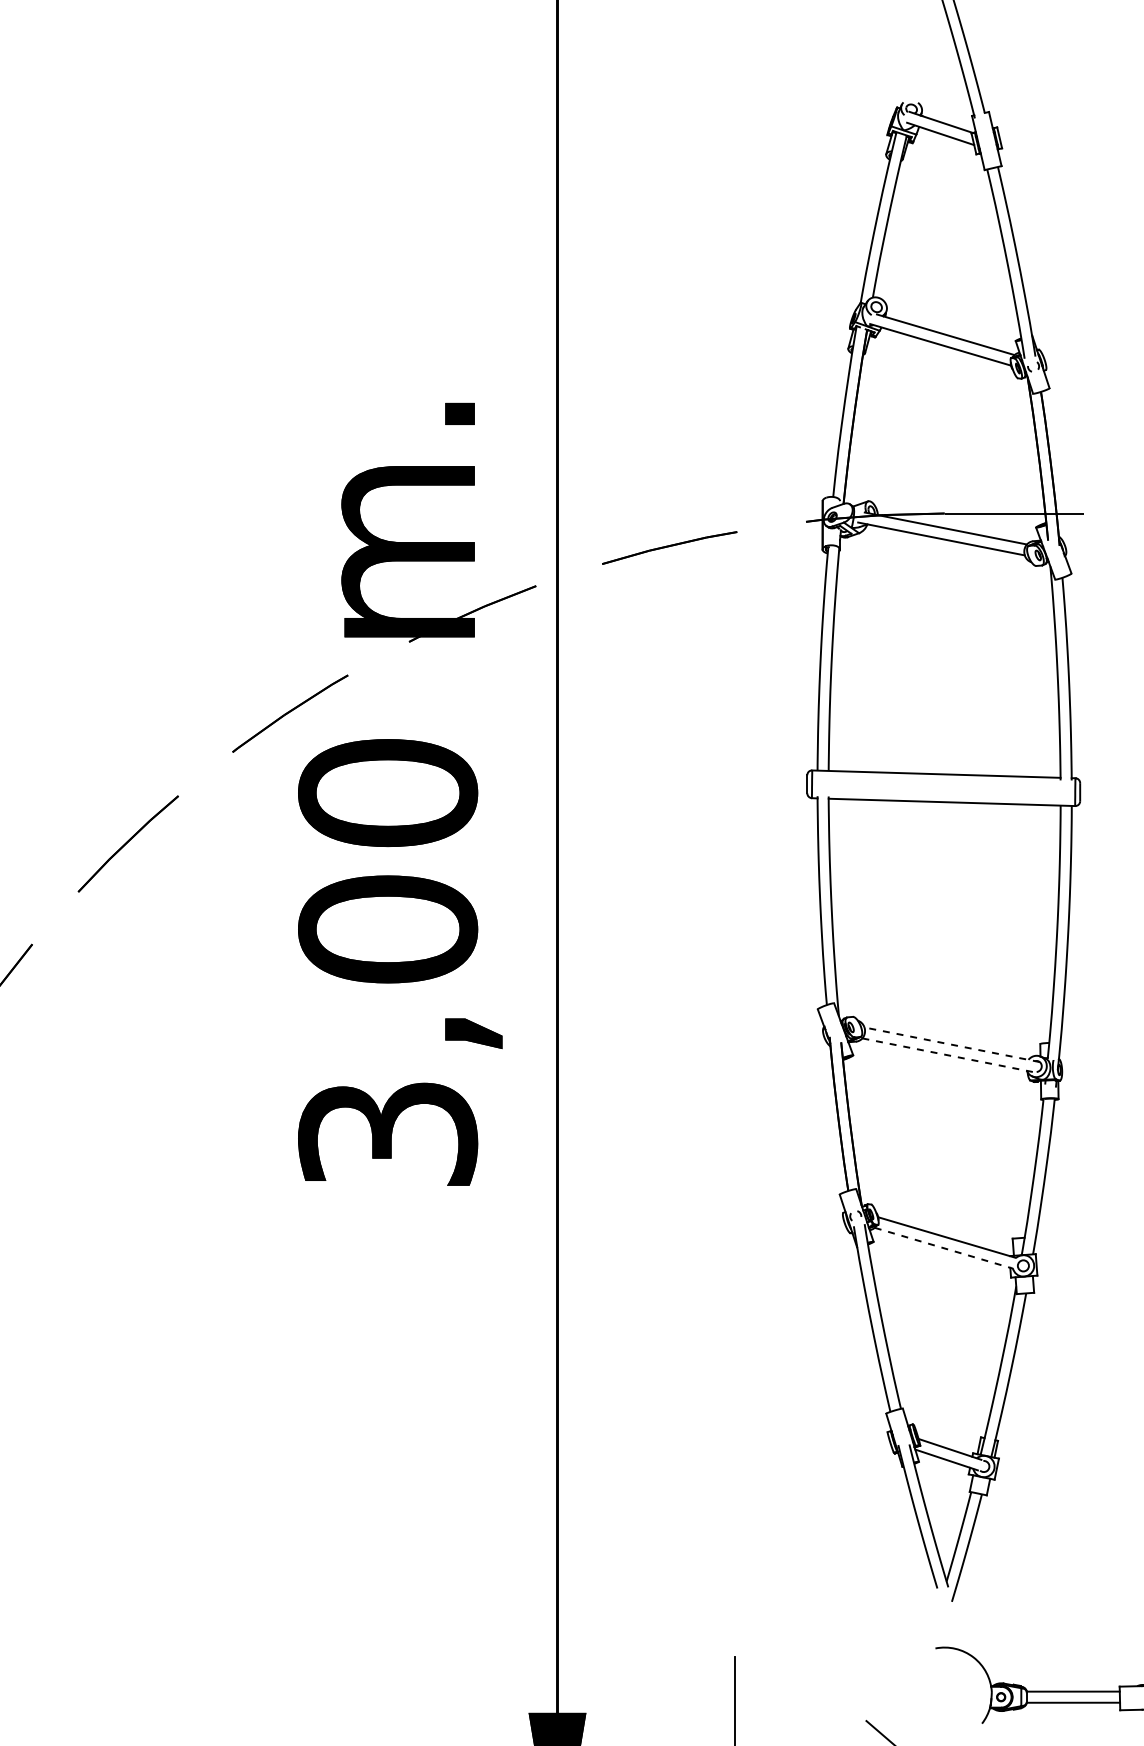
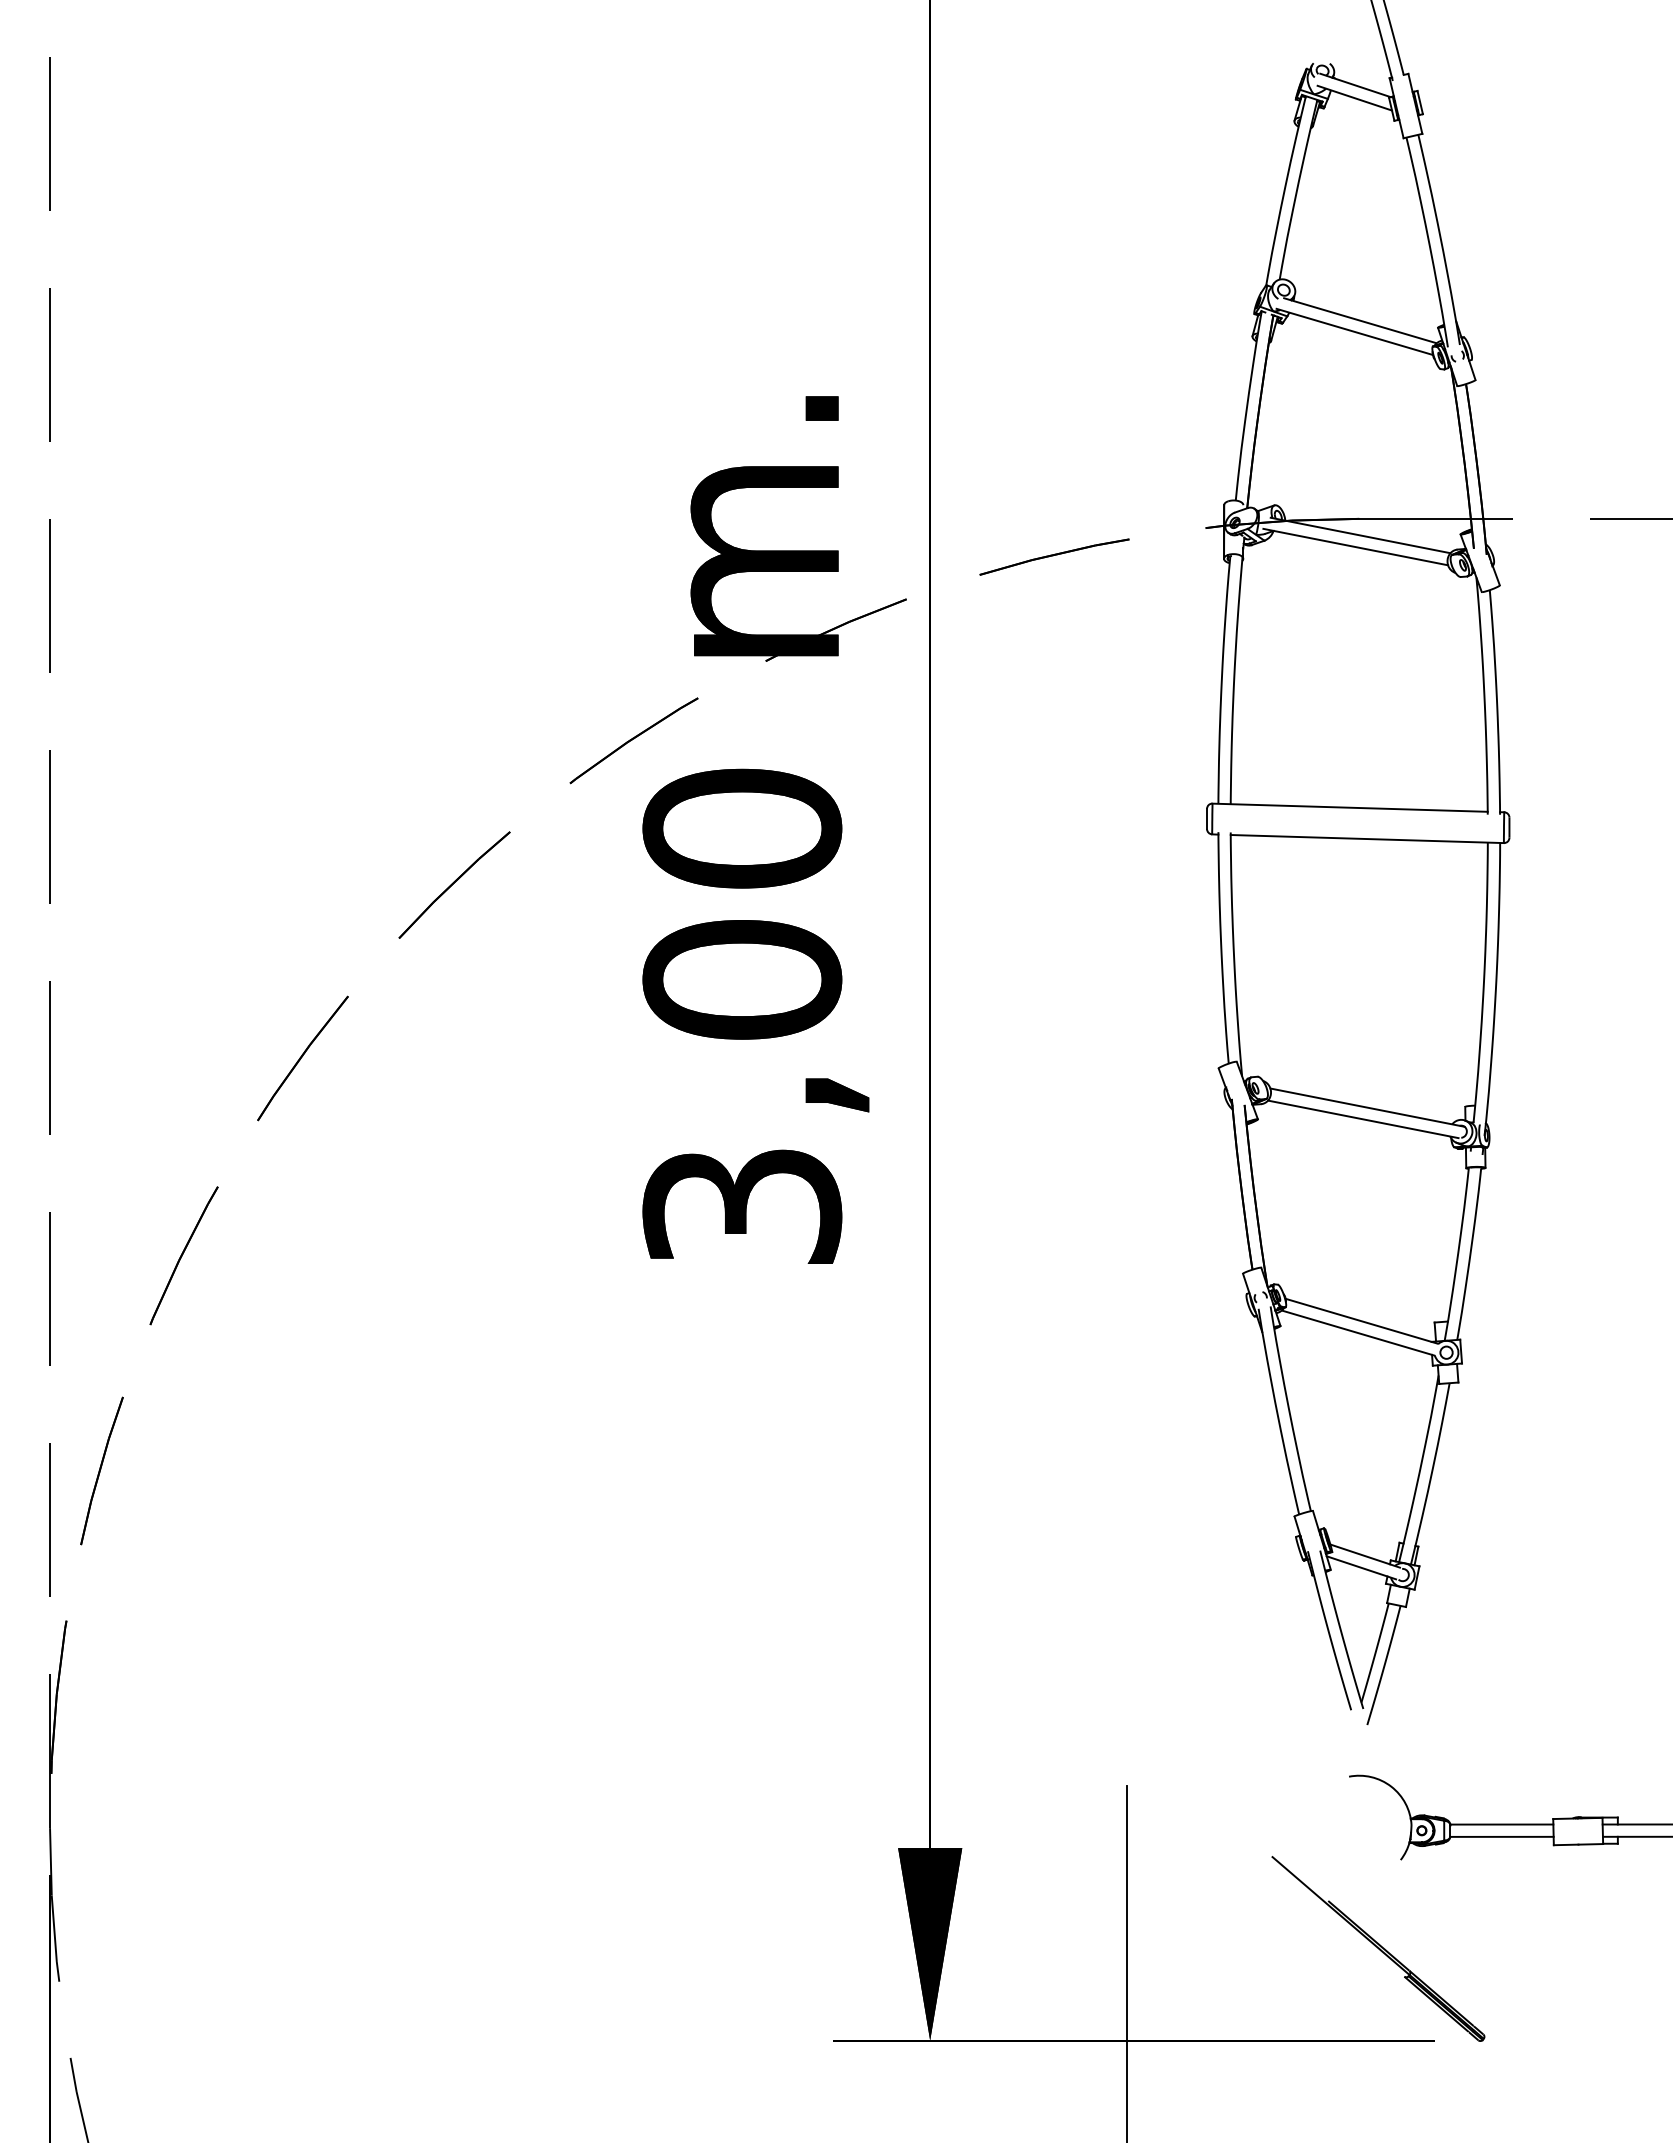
line: (952, 1044) -> (1367, 1107), dashed -> solid
line: (948, 1055) -> (1363, 1119), dashed -> solid
line: (943, 1247) -> (1357, 1332), dashed -> solid

